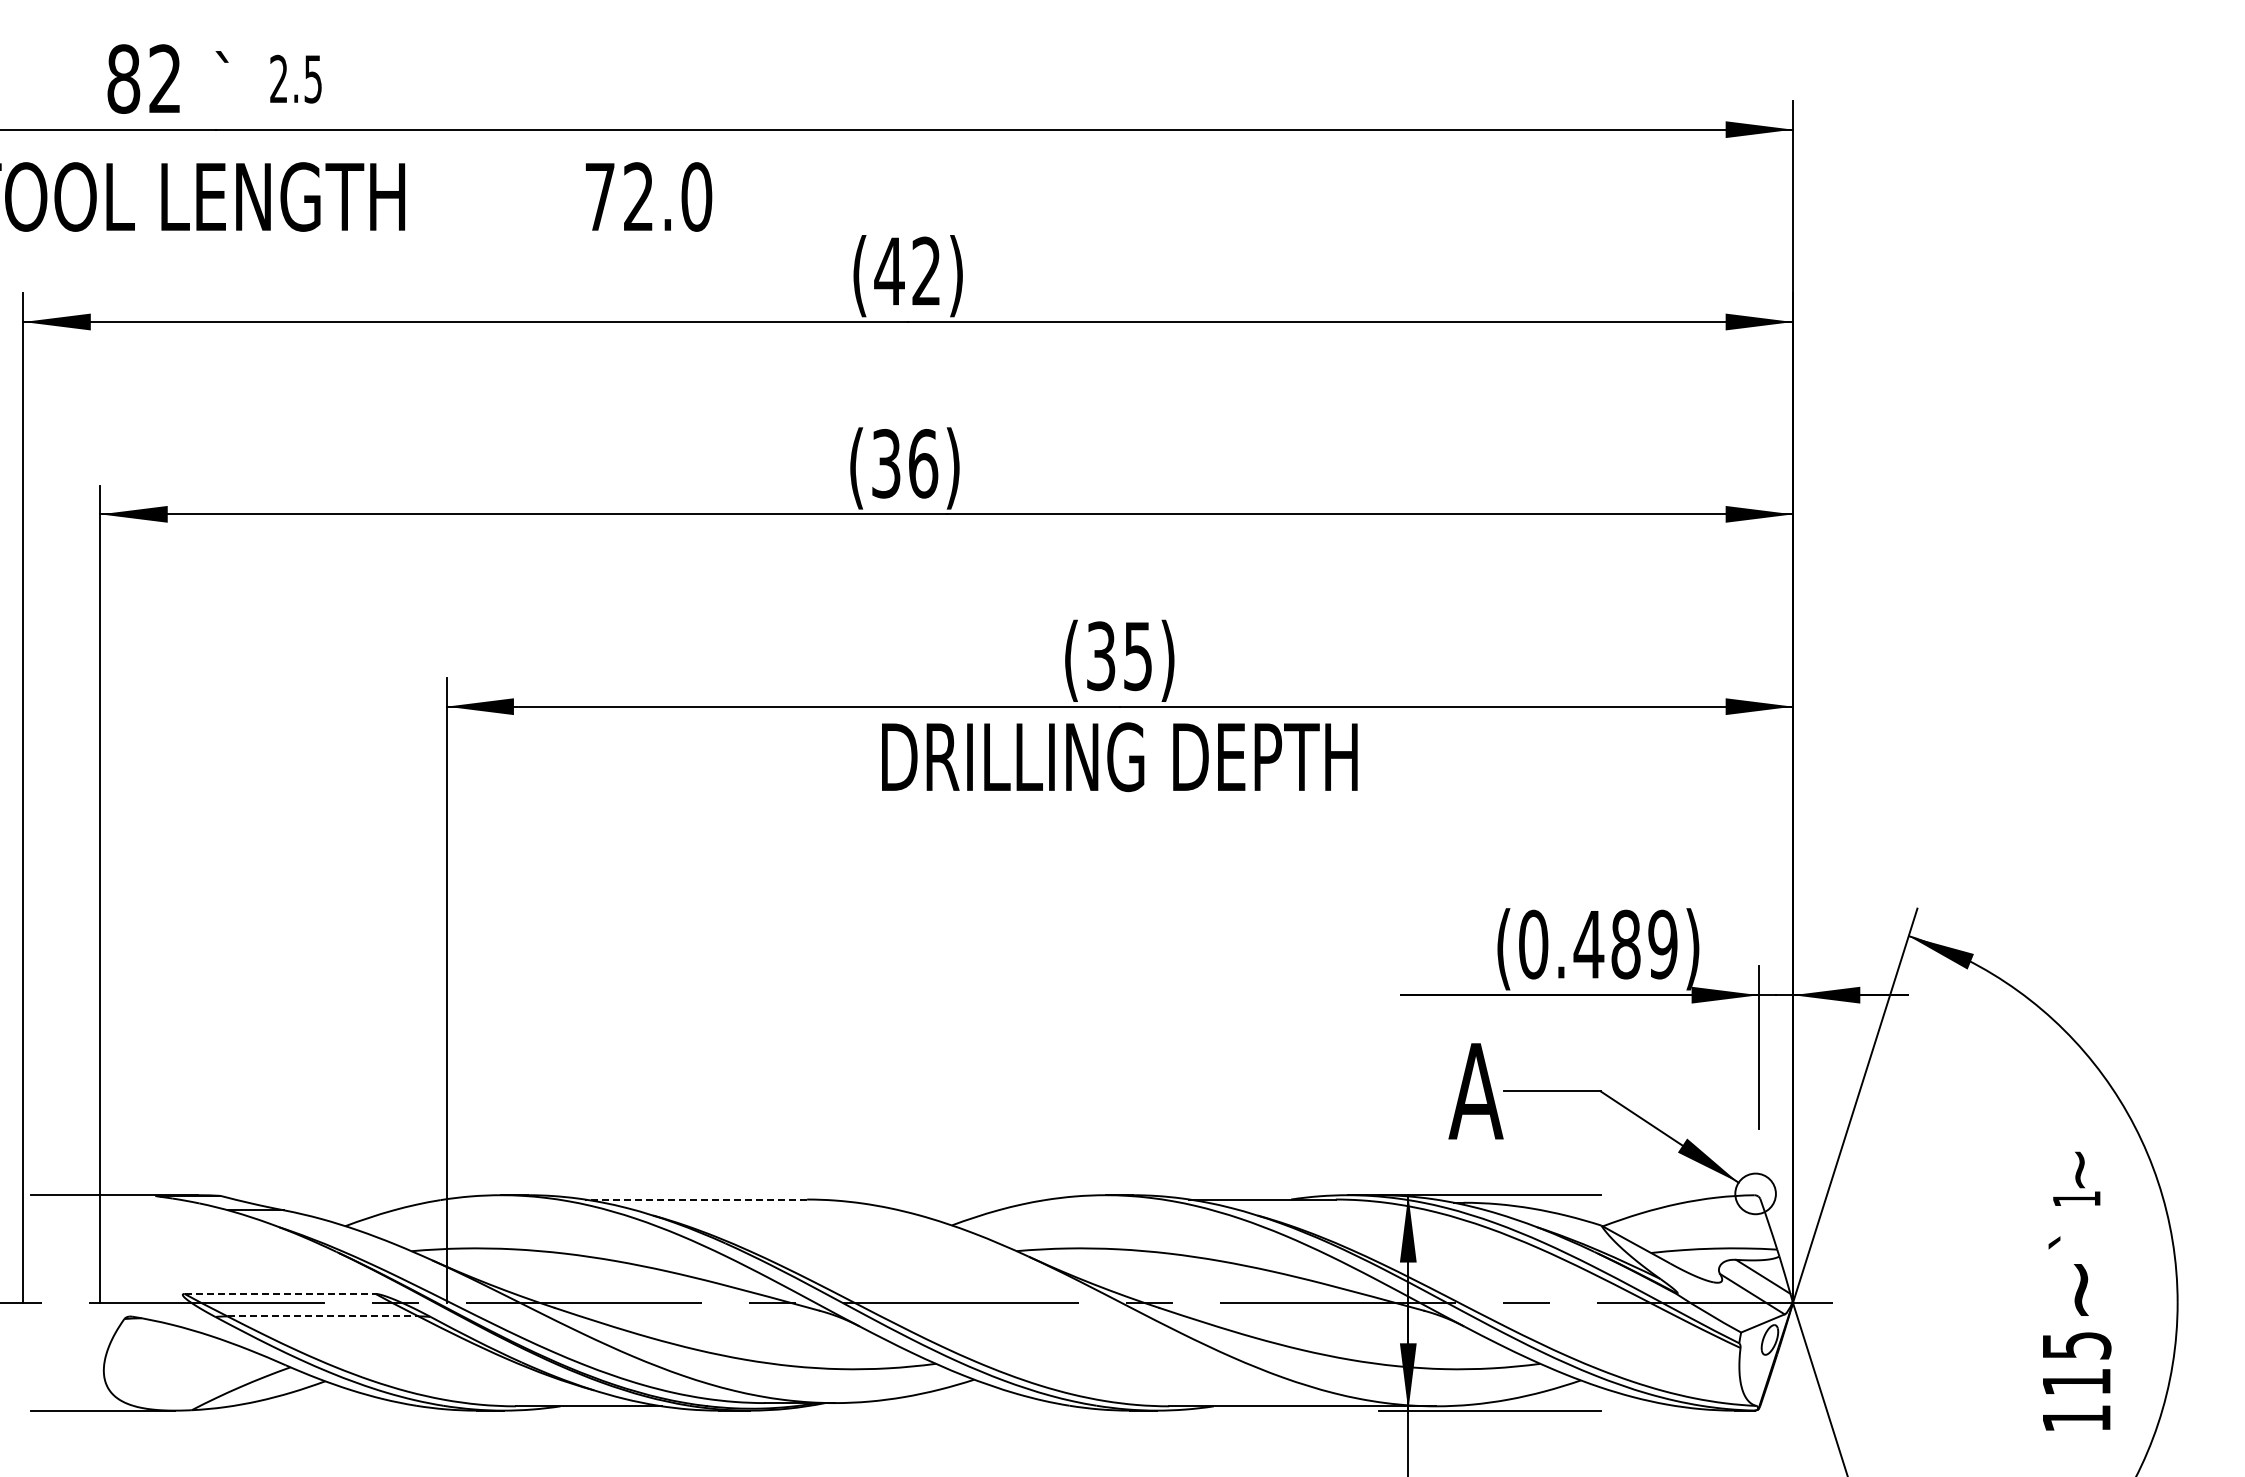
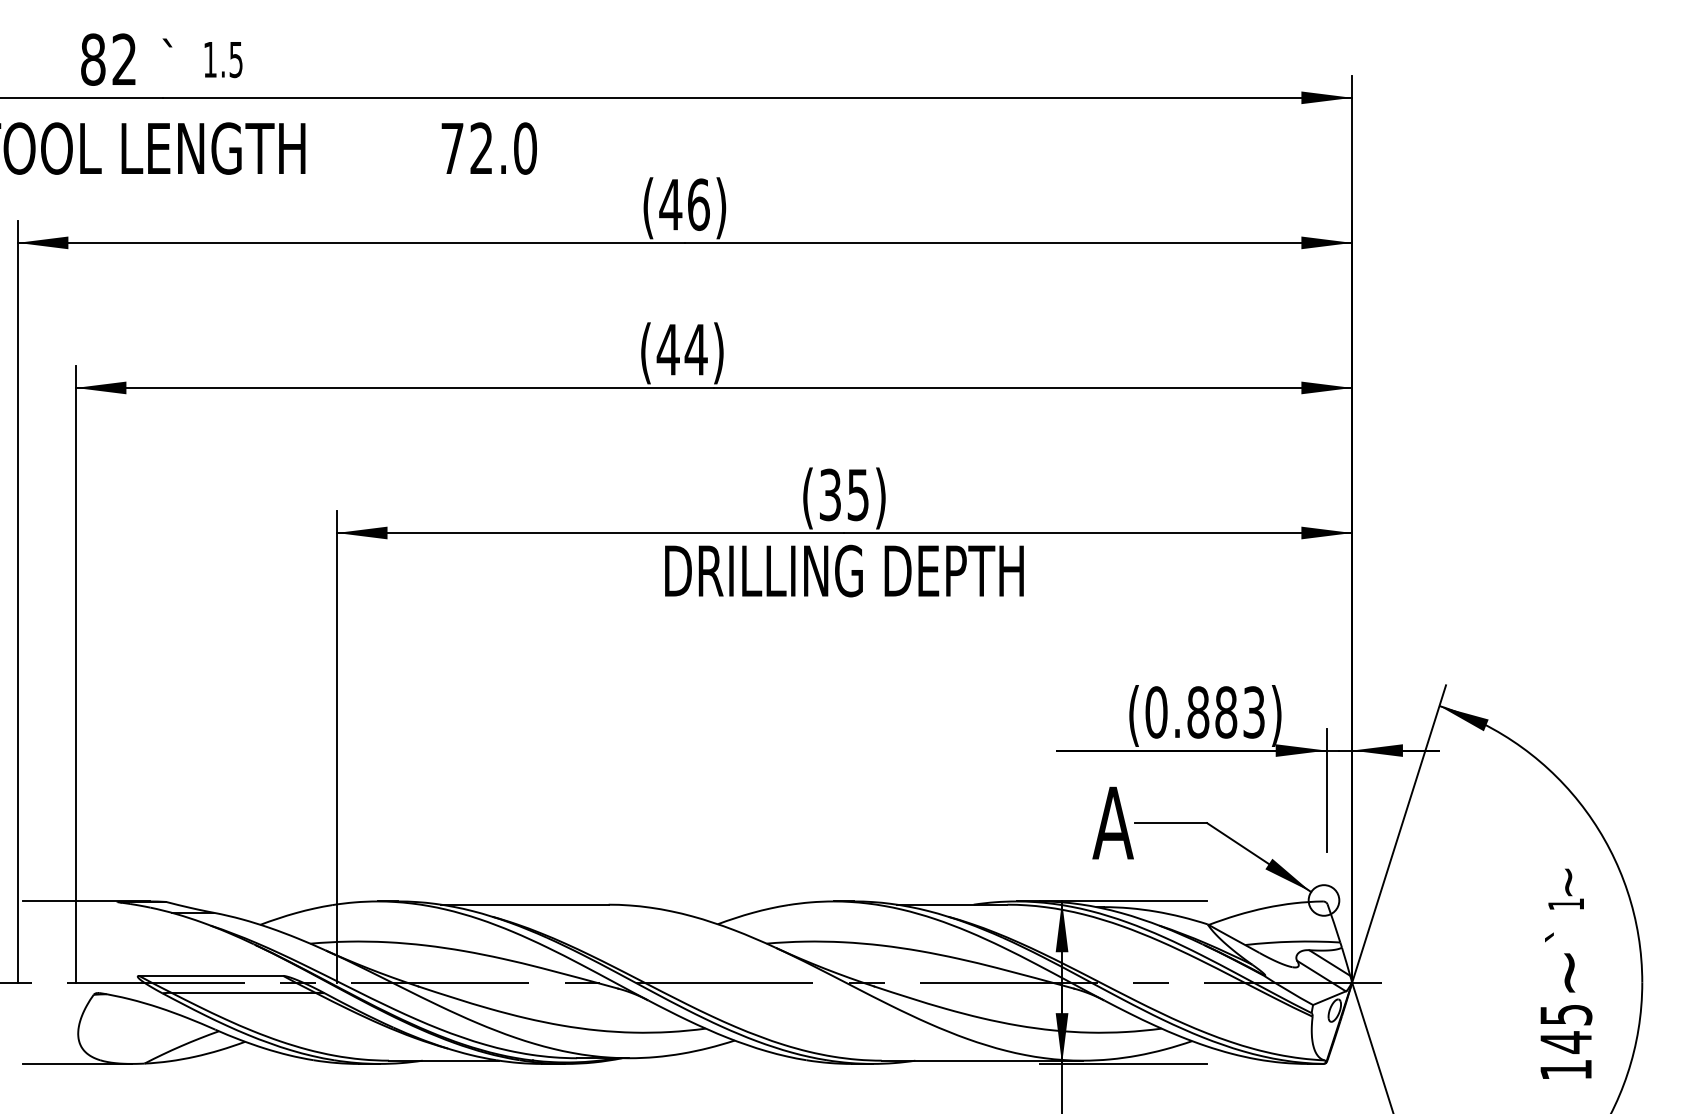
text: (278, 78) -> (209, 59), 2.5 -> 1.5
text: (926, 271) -> (698, 204), (42) -> (46)
text: (904, 463) -> (682, 349), (36) -> (44)
text: (1625, 944) -> (1225, 712), (0.489) -> (0.883)
line: (695, 1199) -> (524, 904), dashed -> solid
line: (280, 1293) -> (211, 975), dashed -> solid
line: (323, 1316) -> (243, 992), dashed -> solid
text: (2076, 1382) -> (1566, 1042), 115 -> 145

